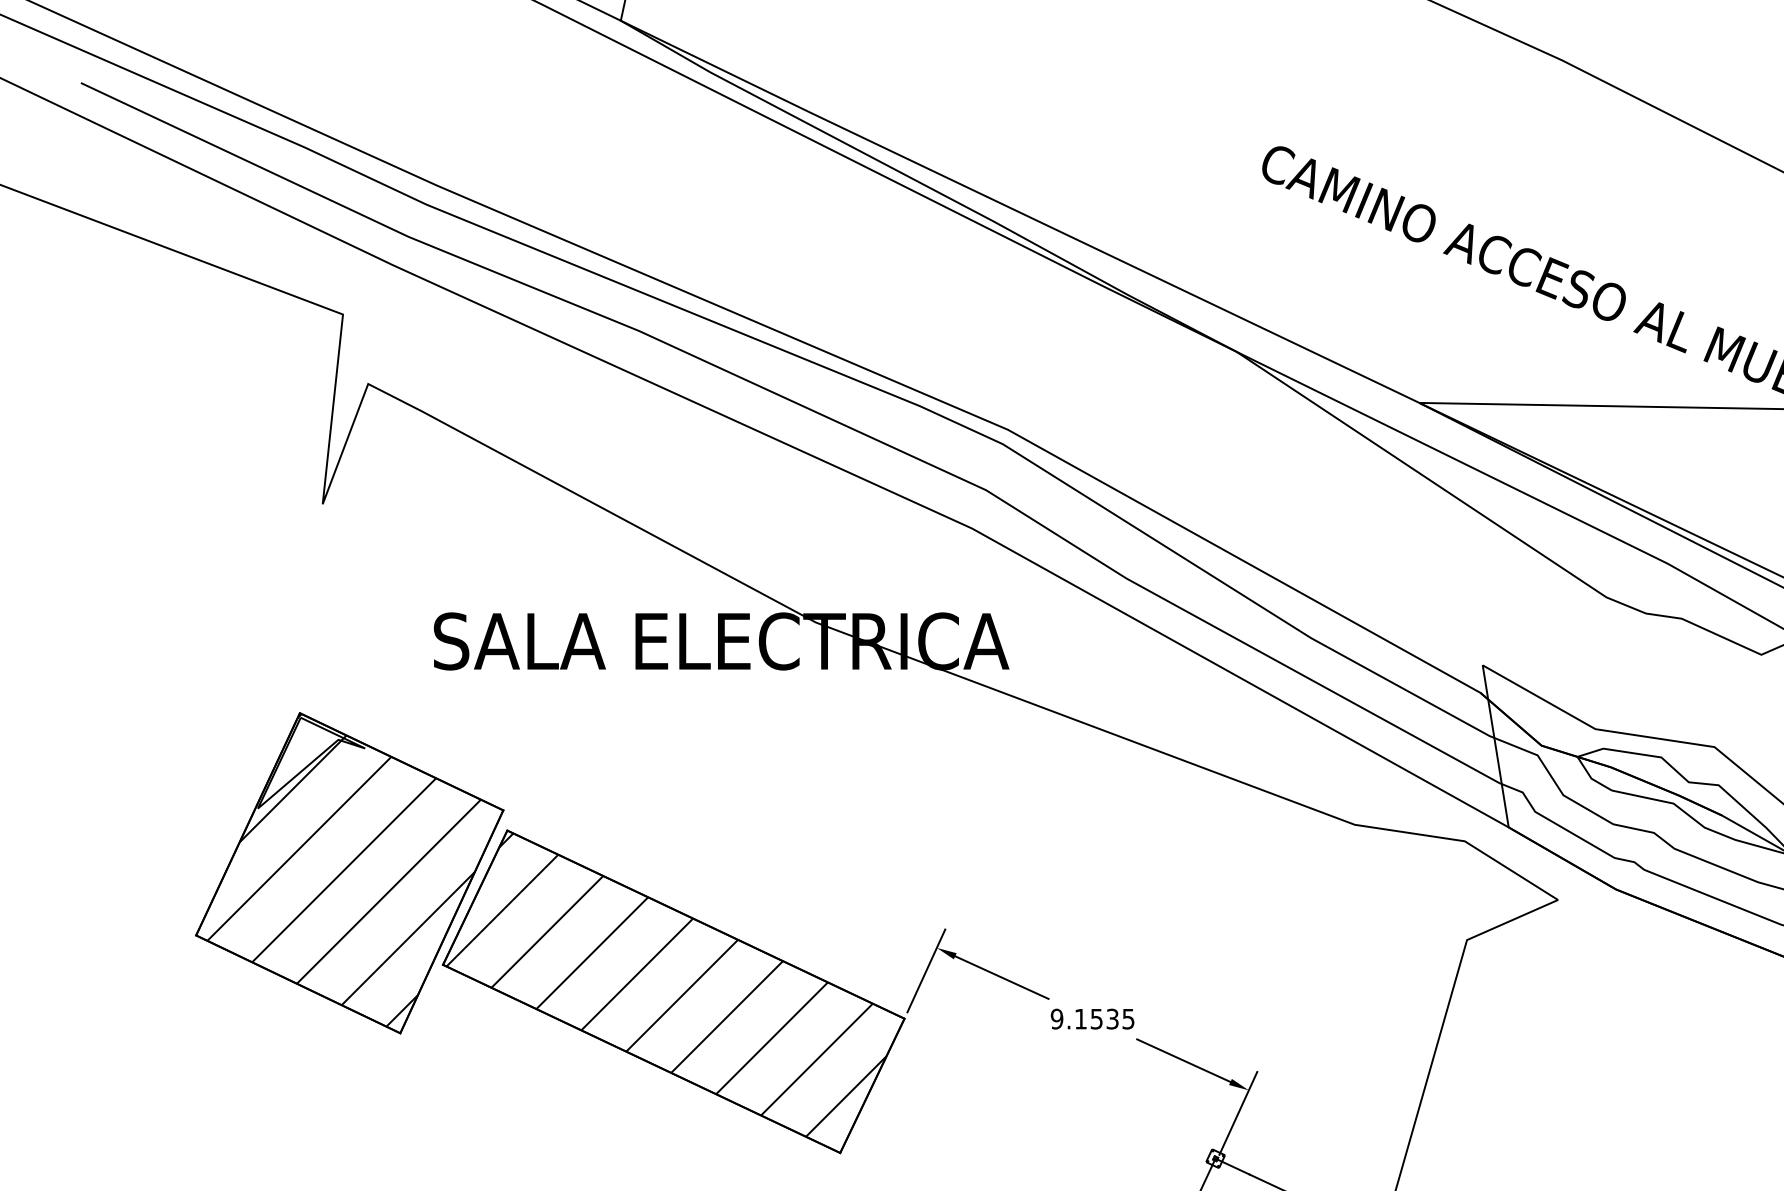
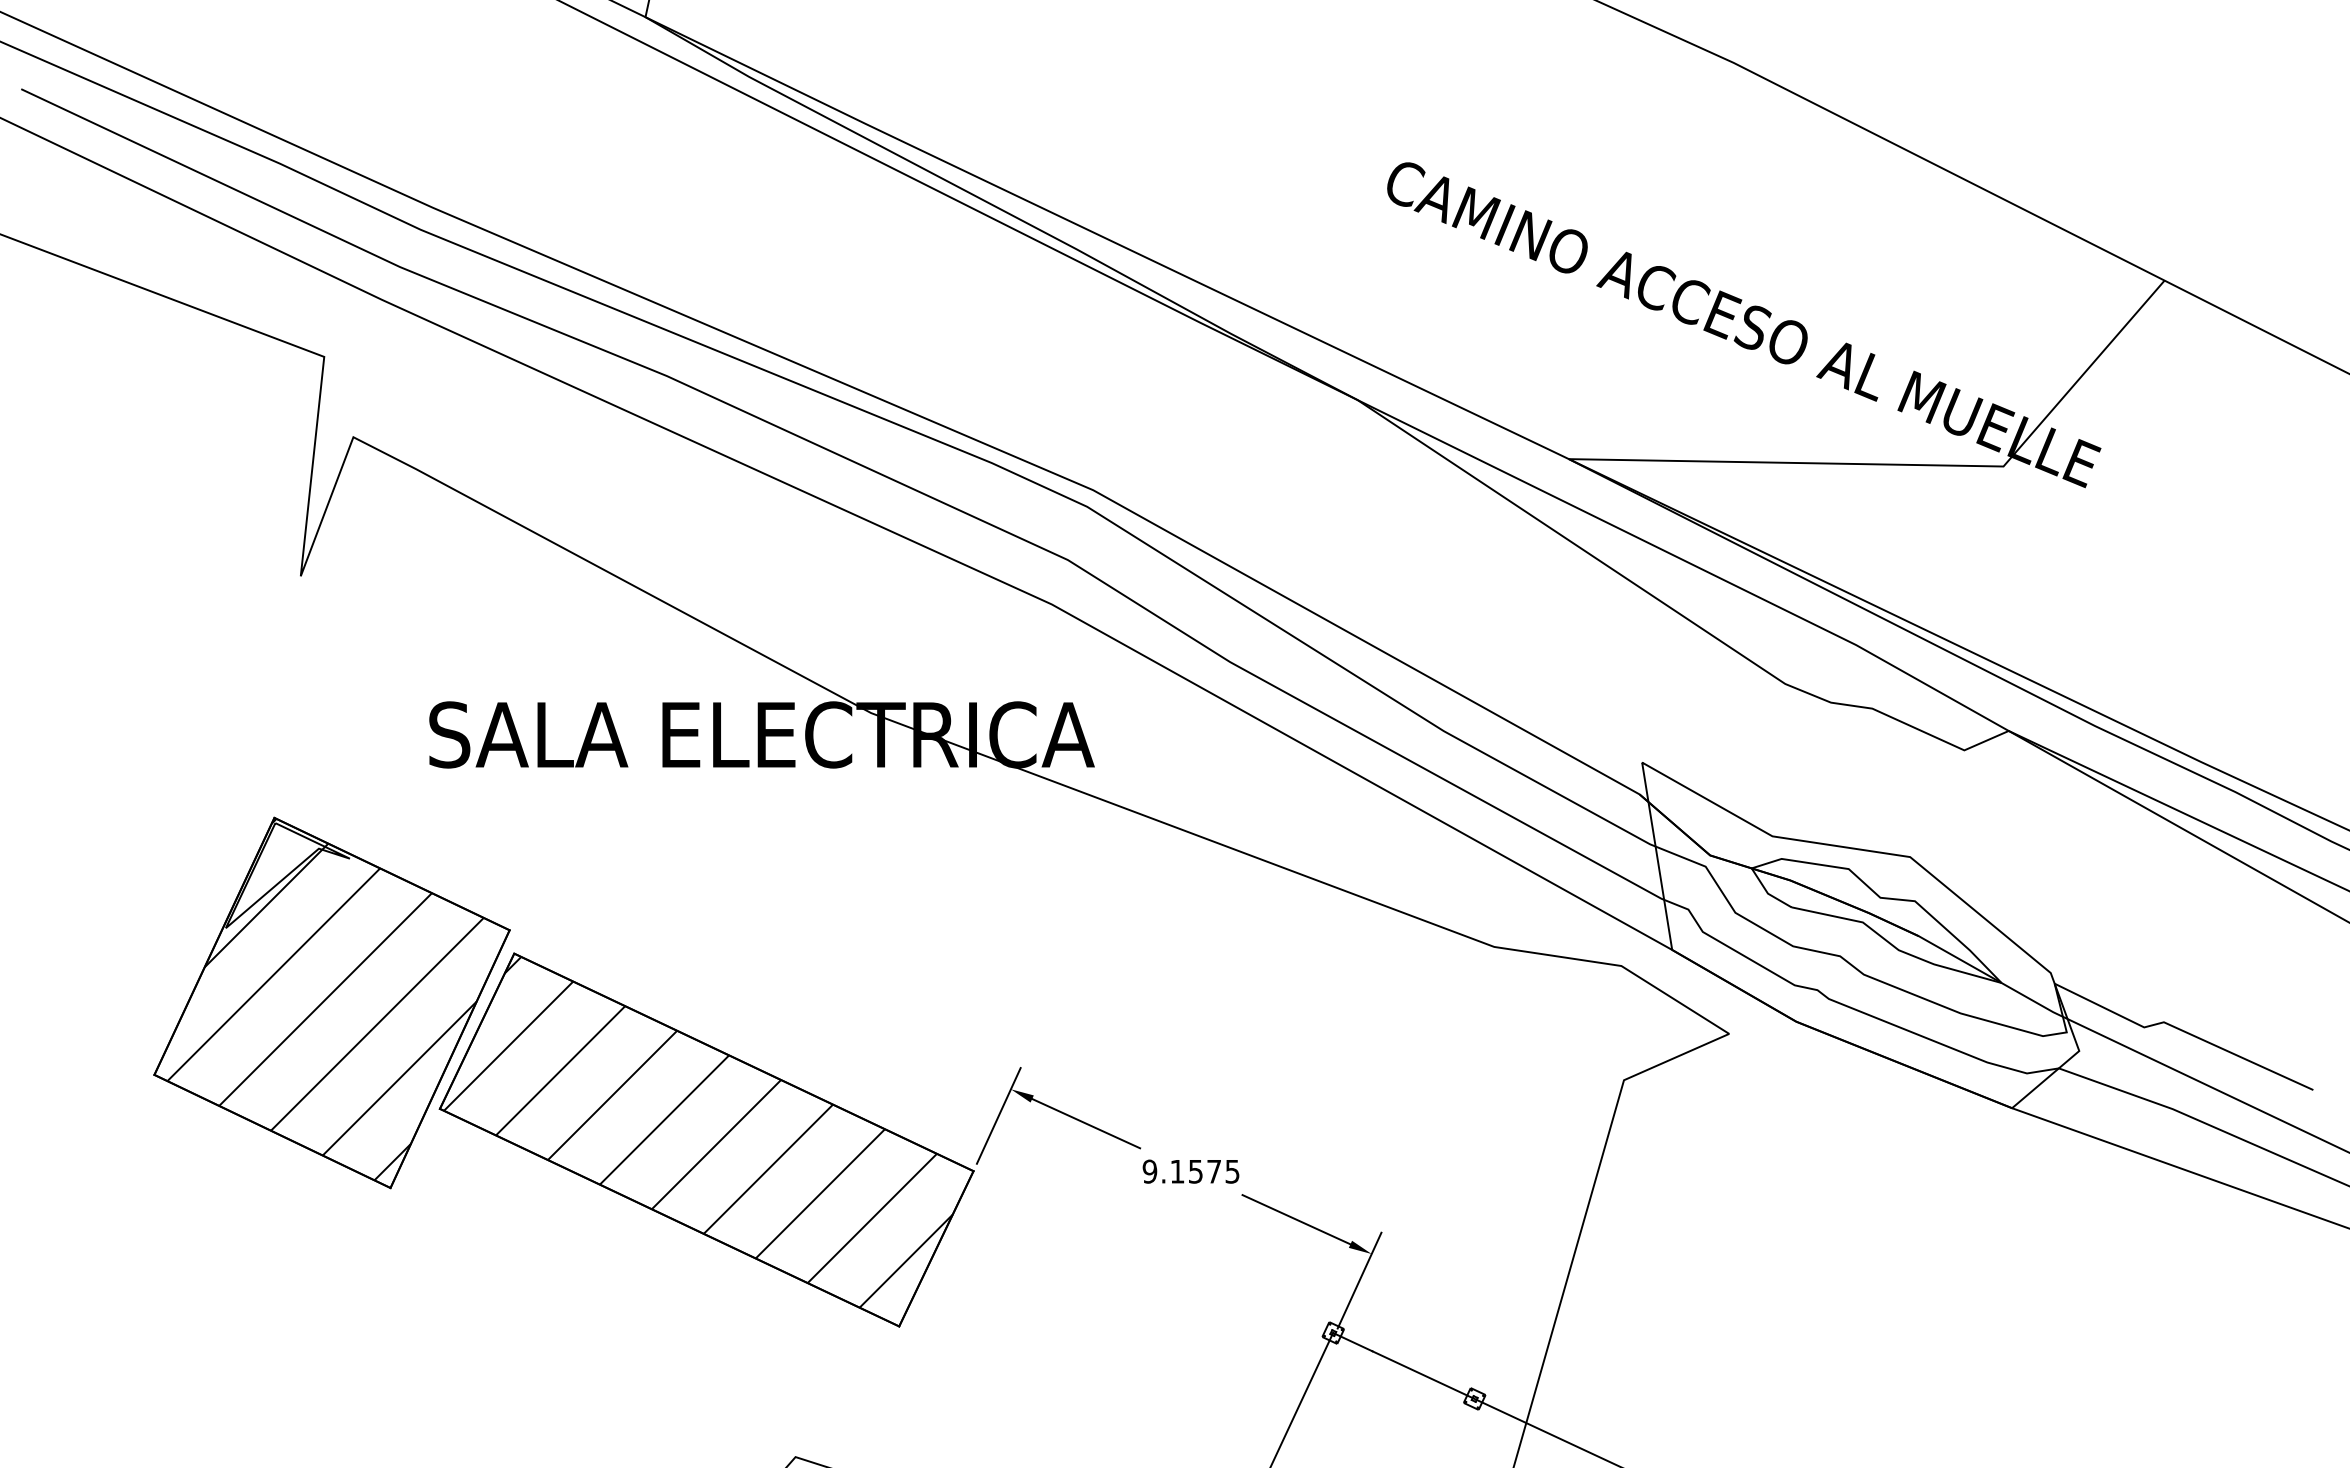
text: (1112, 1019) -> (1214, 1171), 9.1535 -> 9.1575

